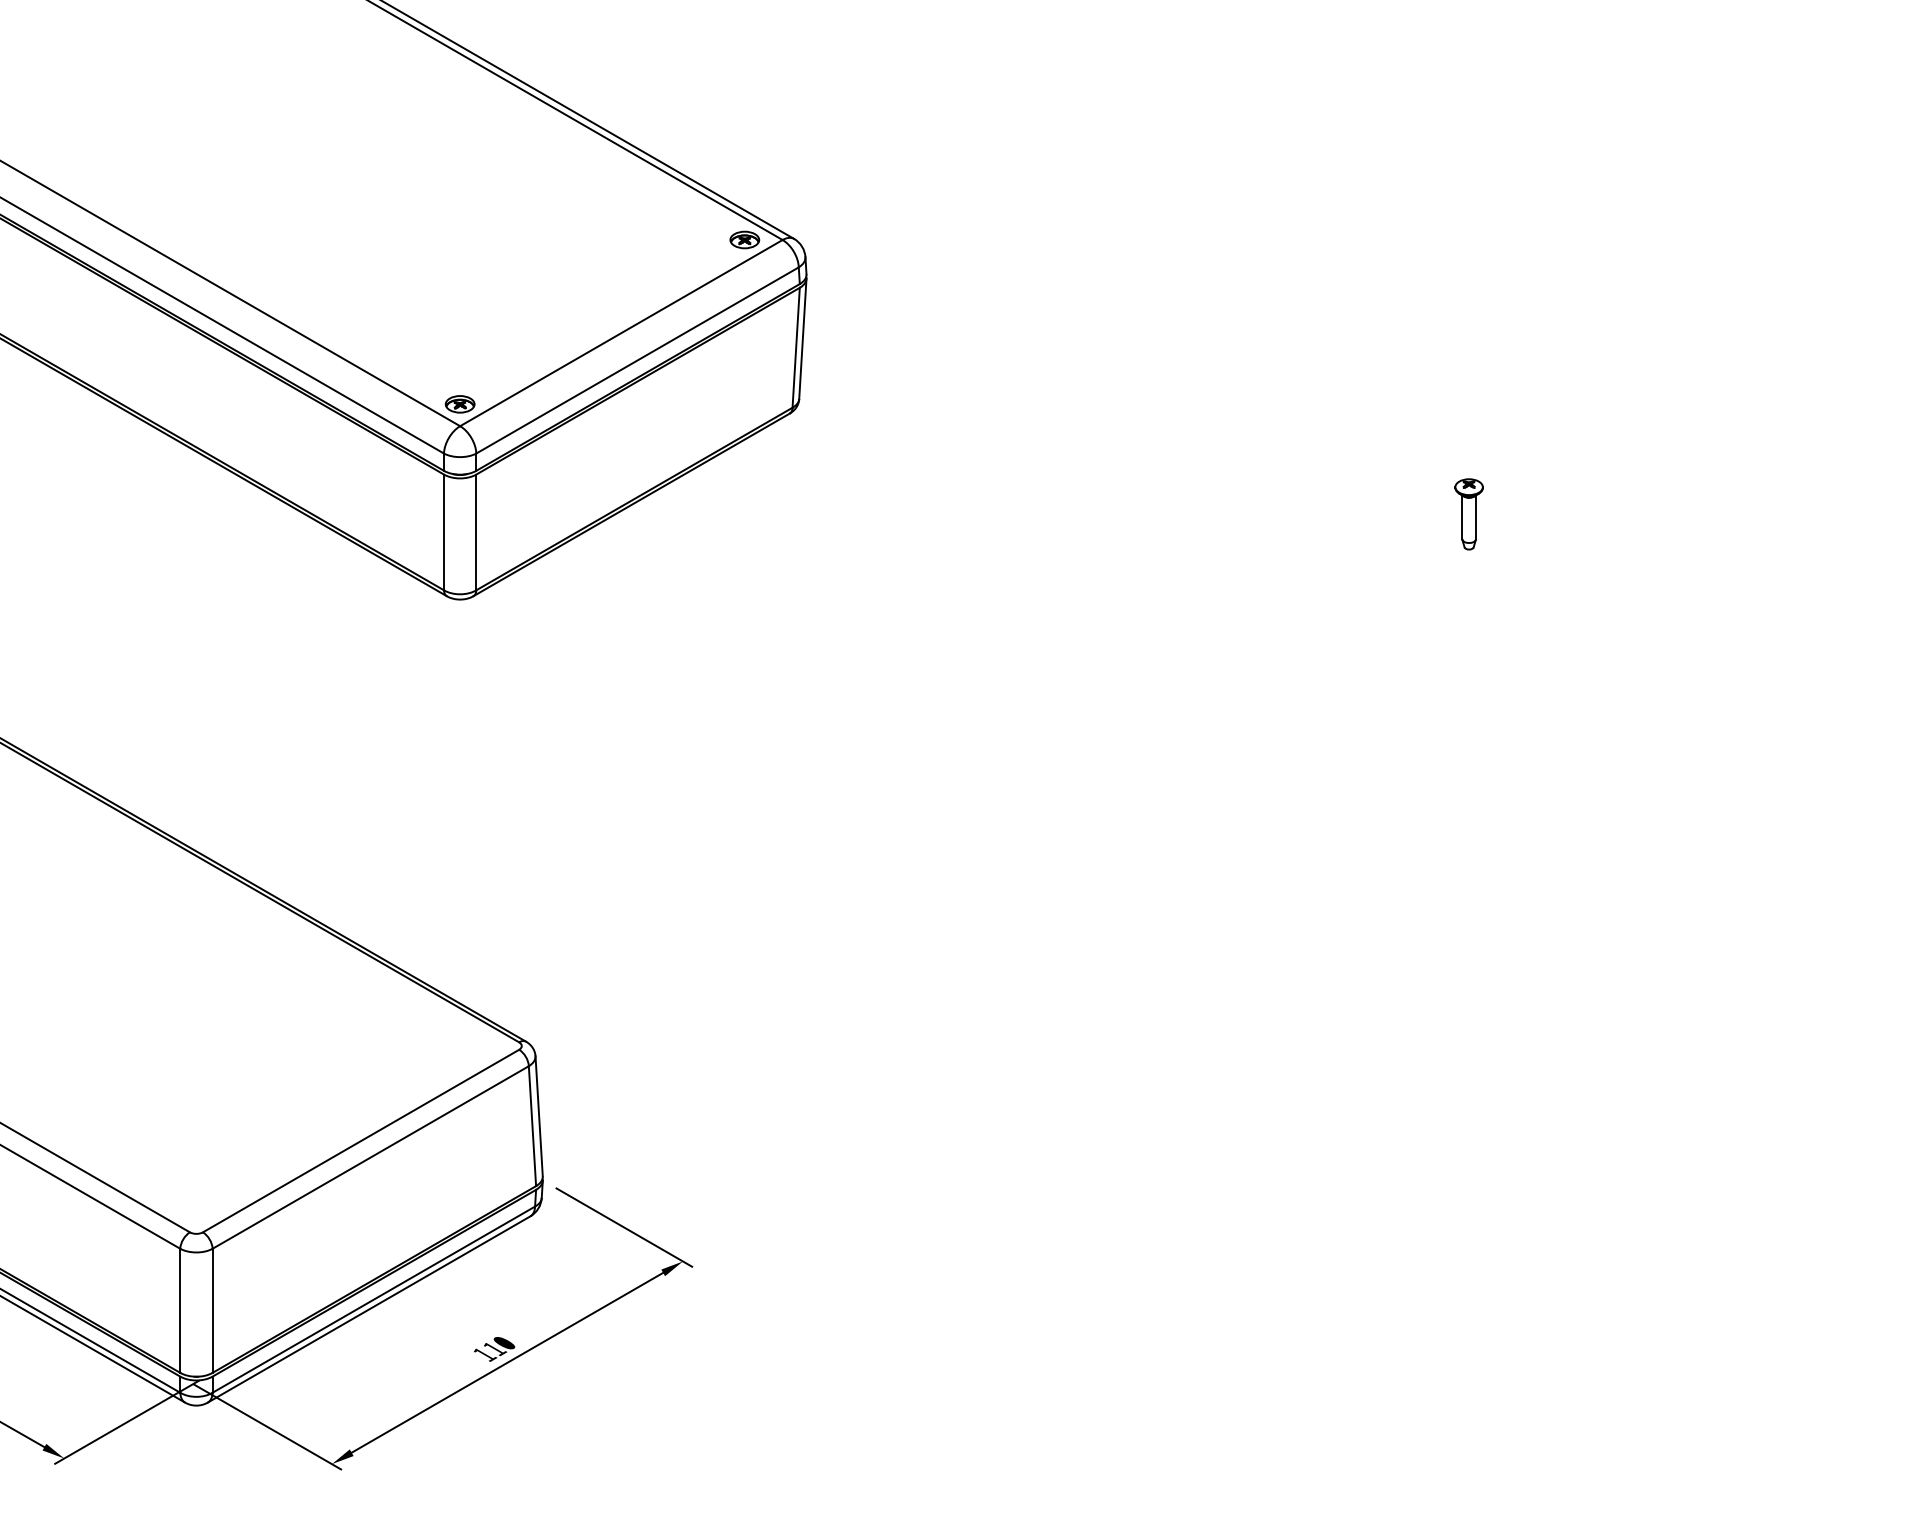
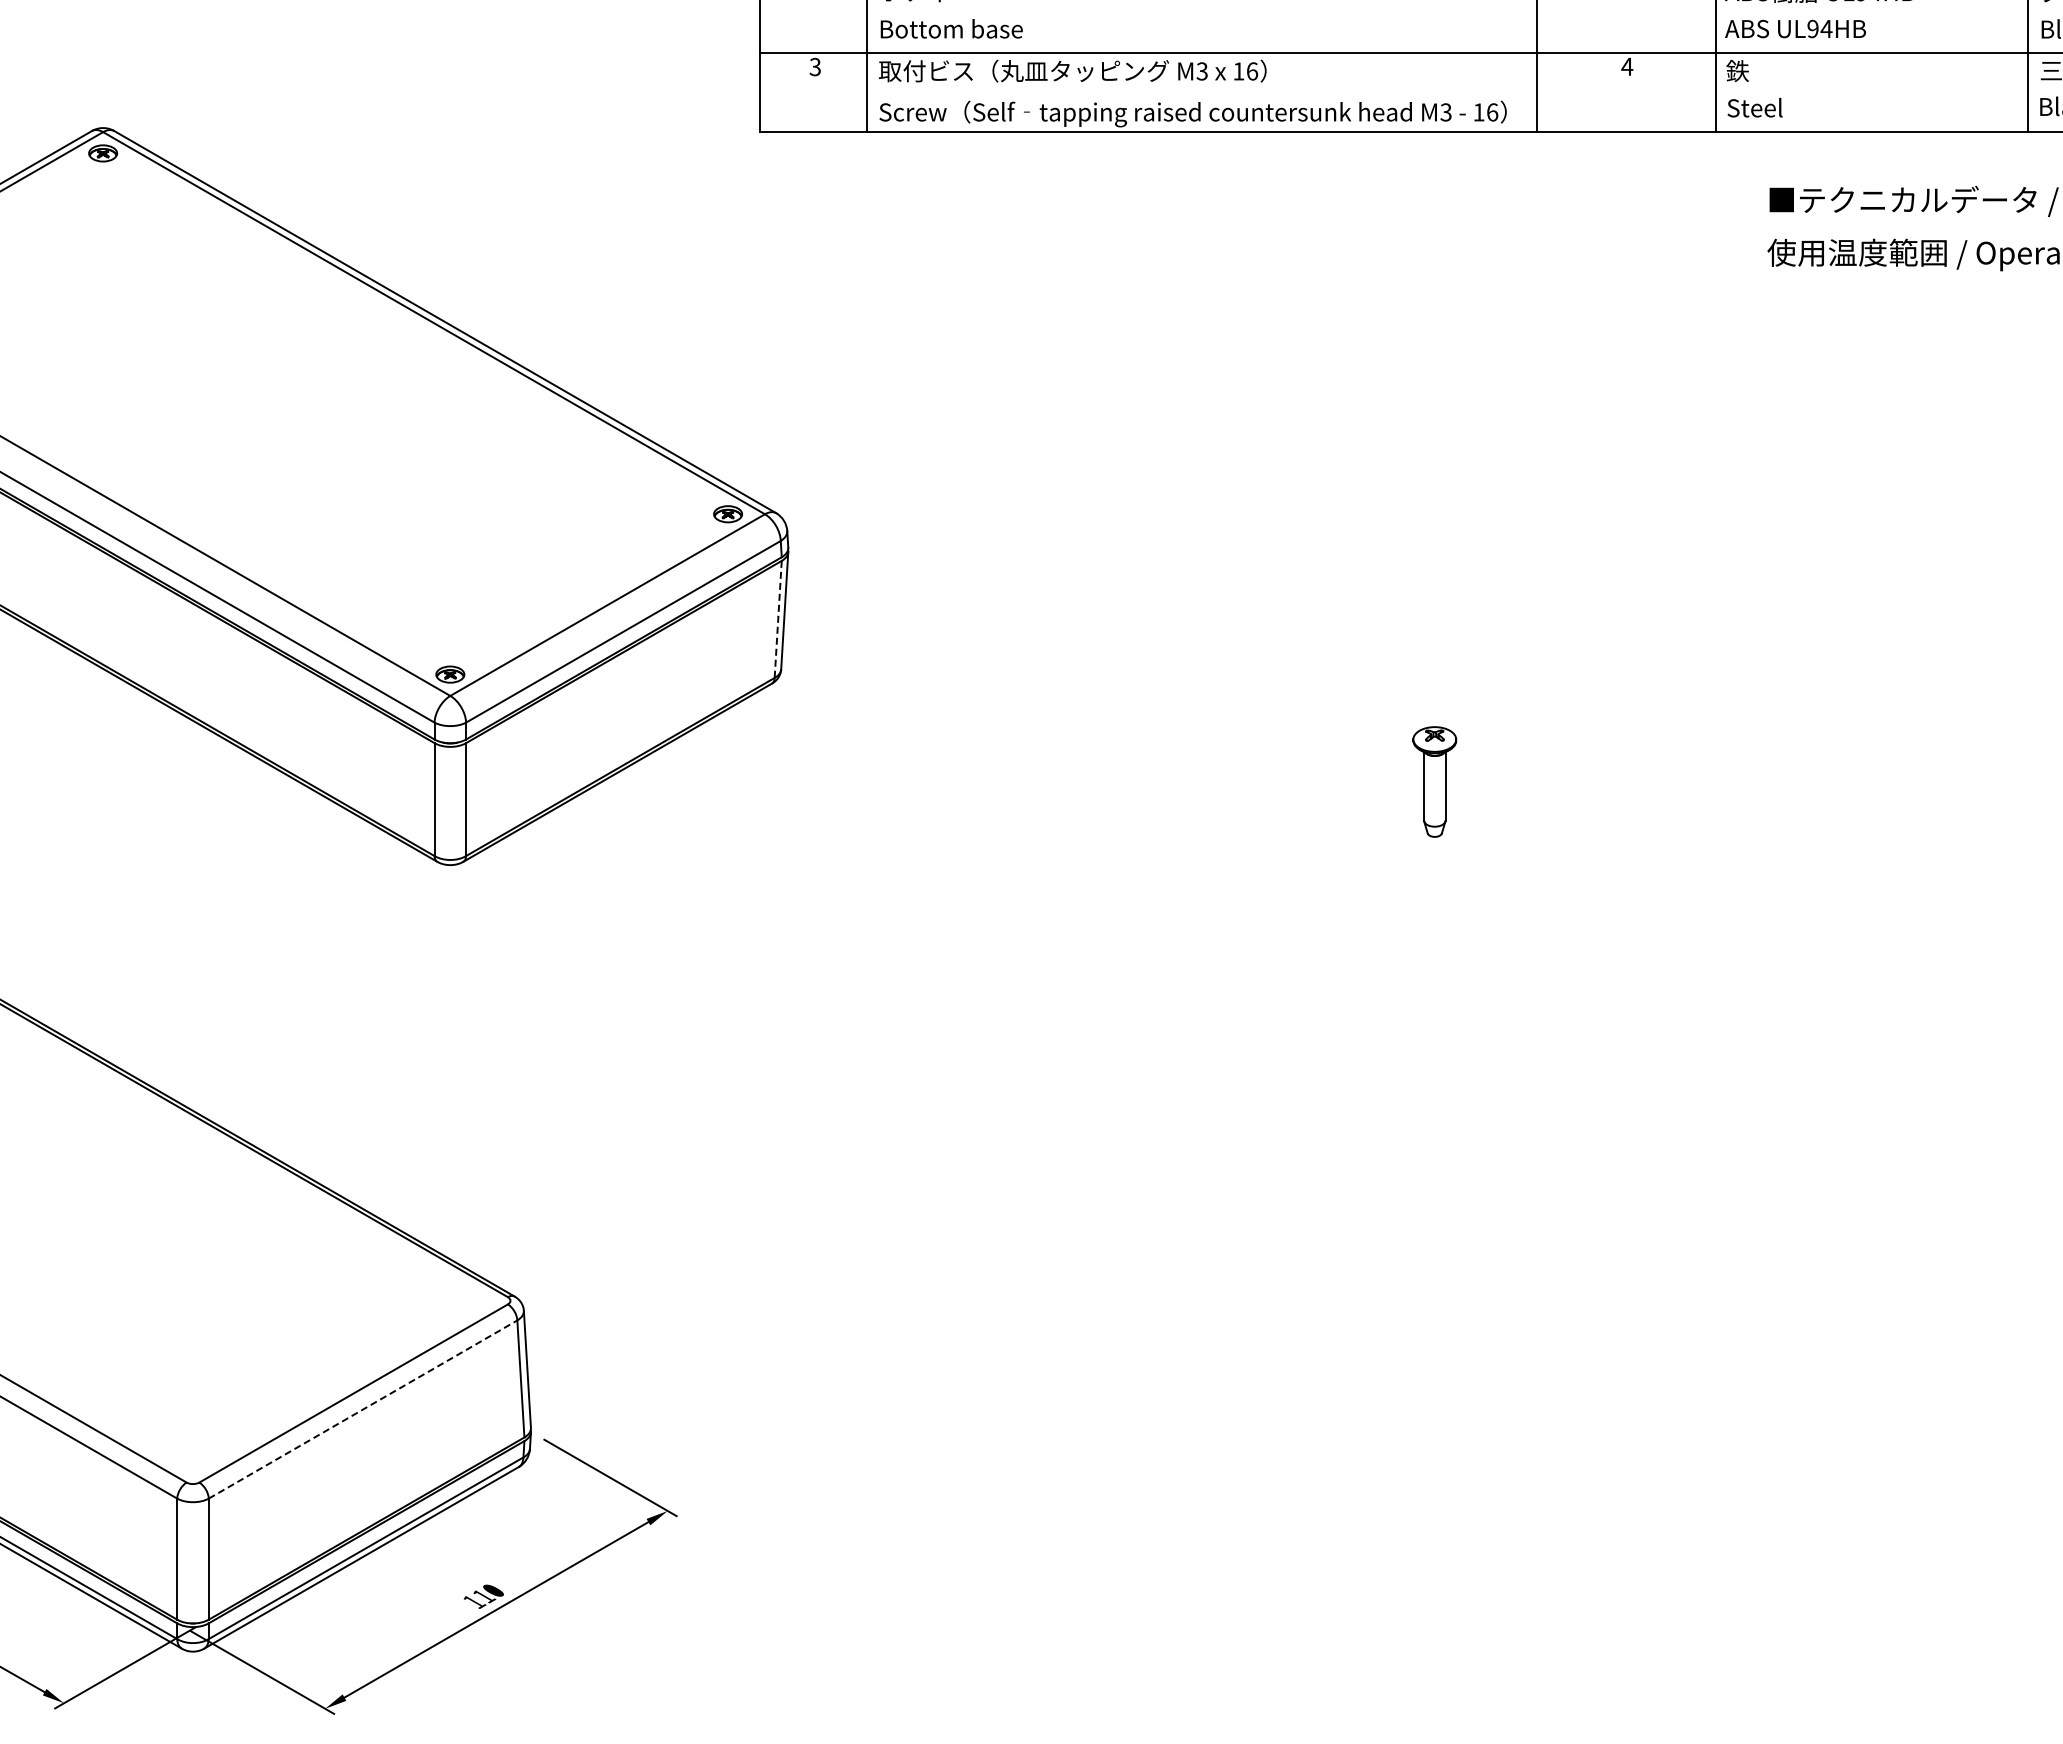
line: (796, 347) -> (778, 619), solid -> dashed
part: (1468, 513) -> (1434, 781), size x1.6
line: (371, 1157) -> (363, 1409), solid -> dashed

